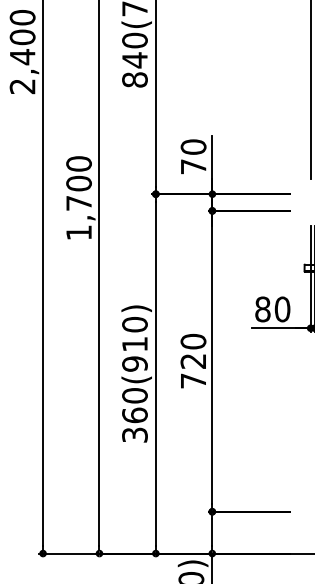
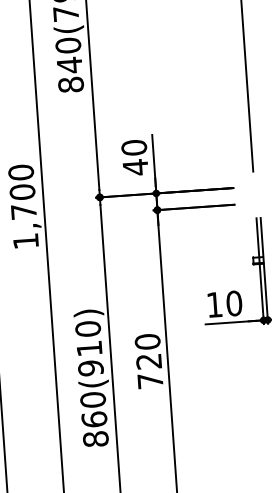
text: (193, 166) -> (135, 167), 70 -> 40
text: (262, 309) -> (214, 304), 80 -> 10
text: (134, 434) -> (95, 438), 360(910) -> 860(910)

